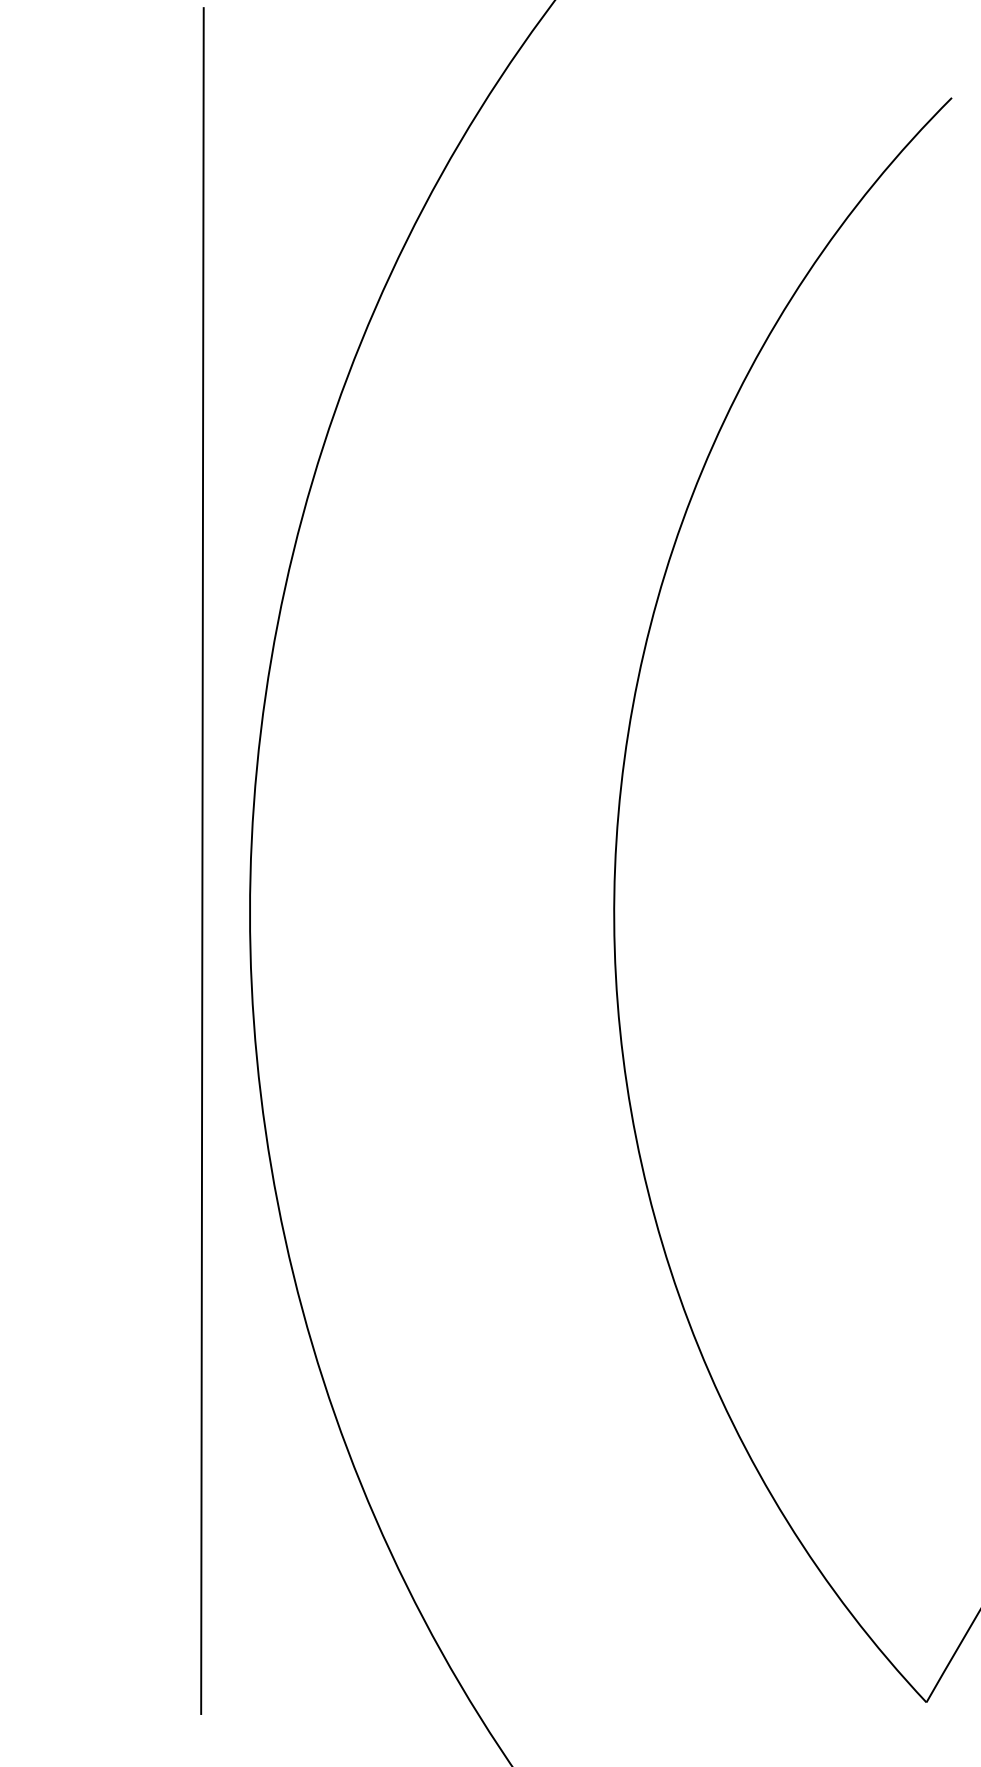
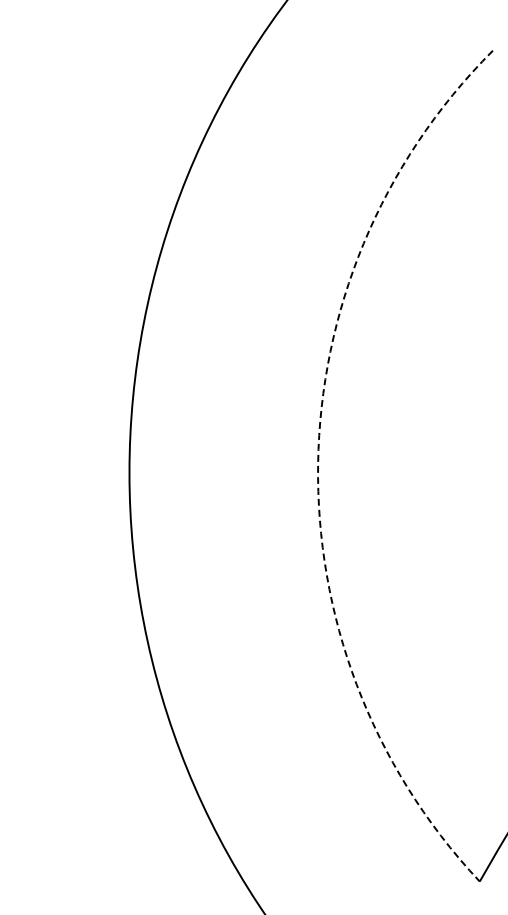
line: (201, 860) -> (104, 445), removed
arc: (615, 895) -> (318, 463), solid -> dashed

